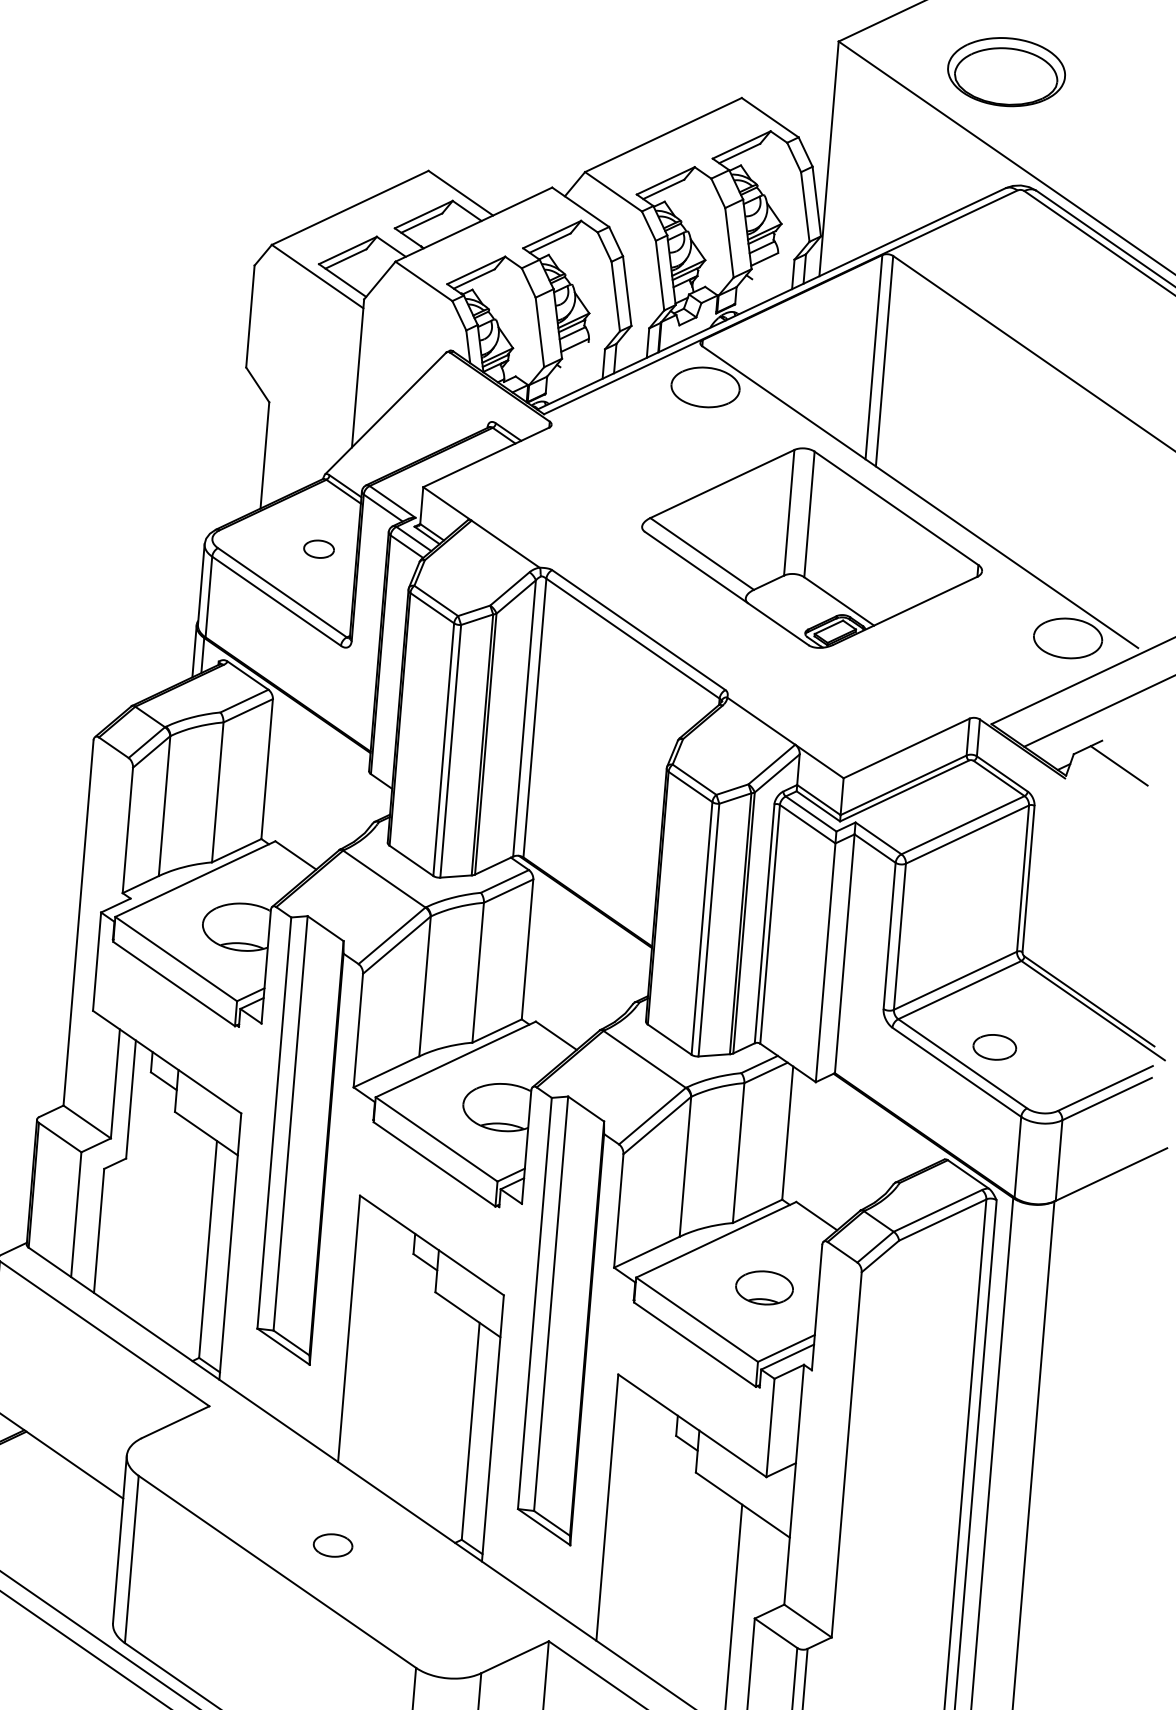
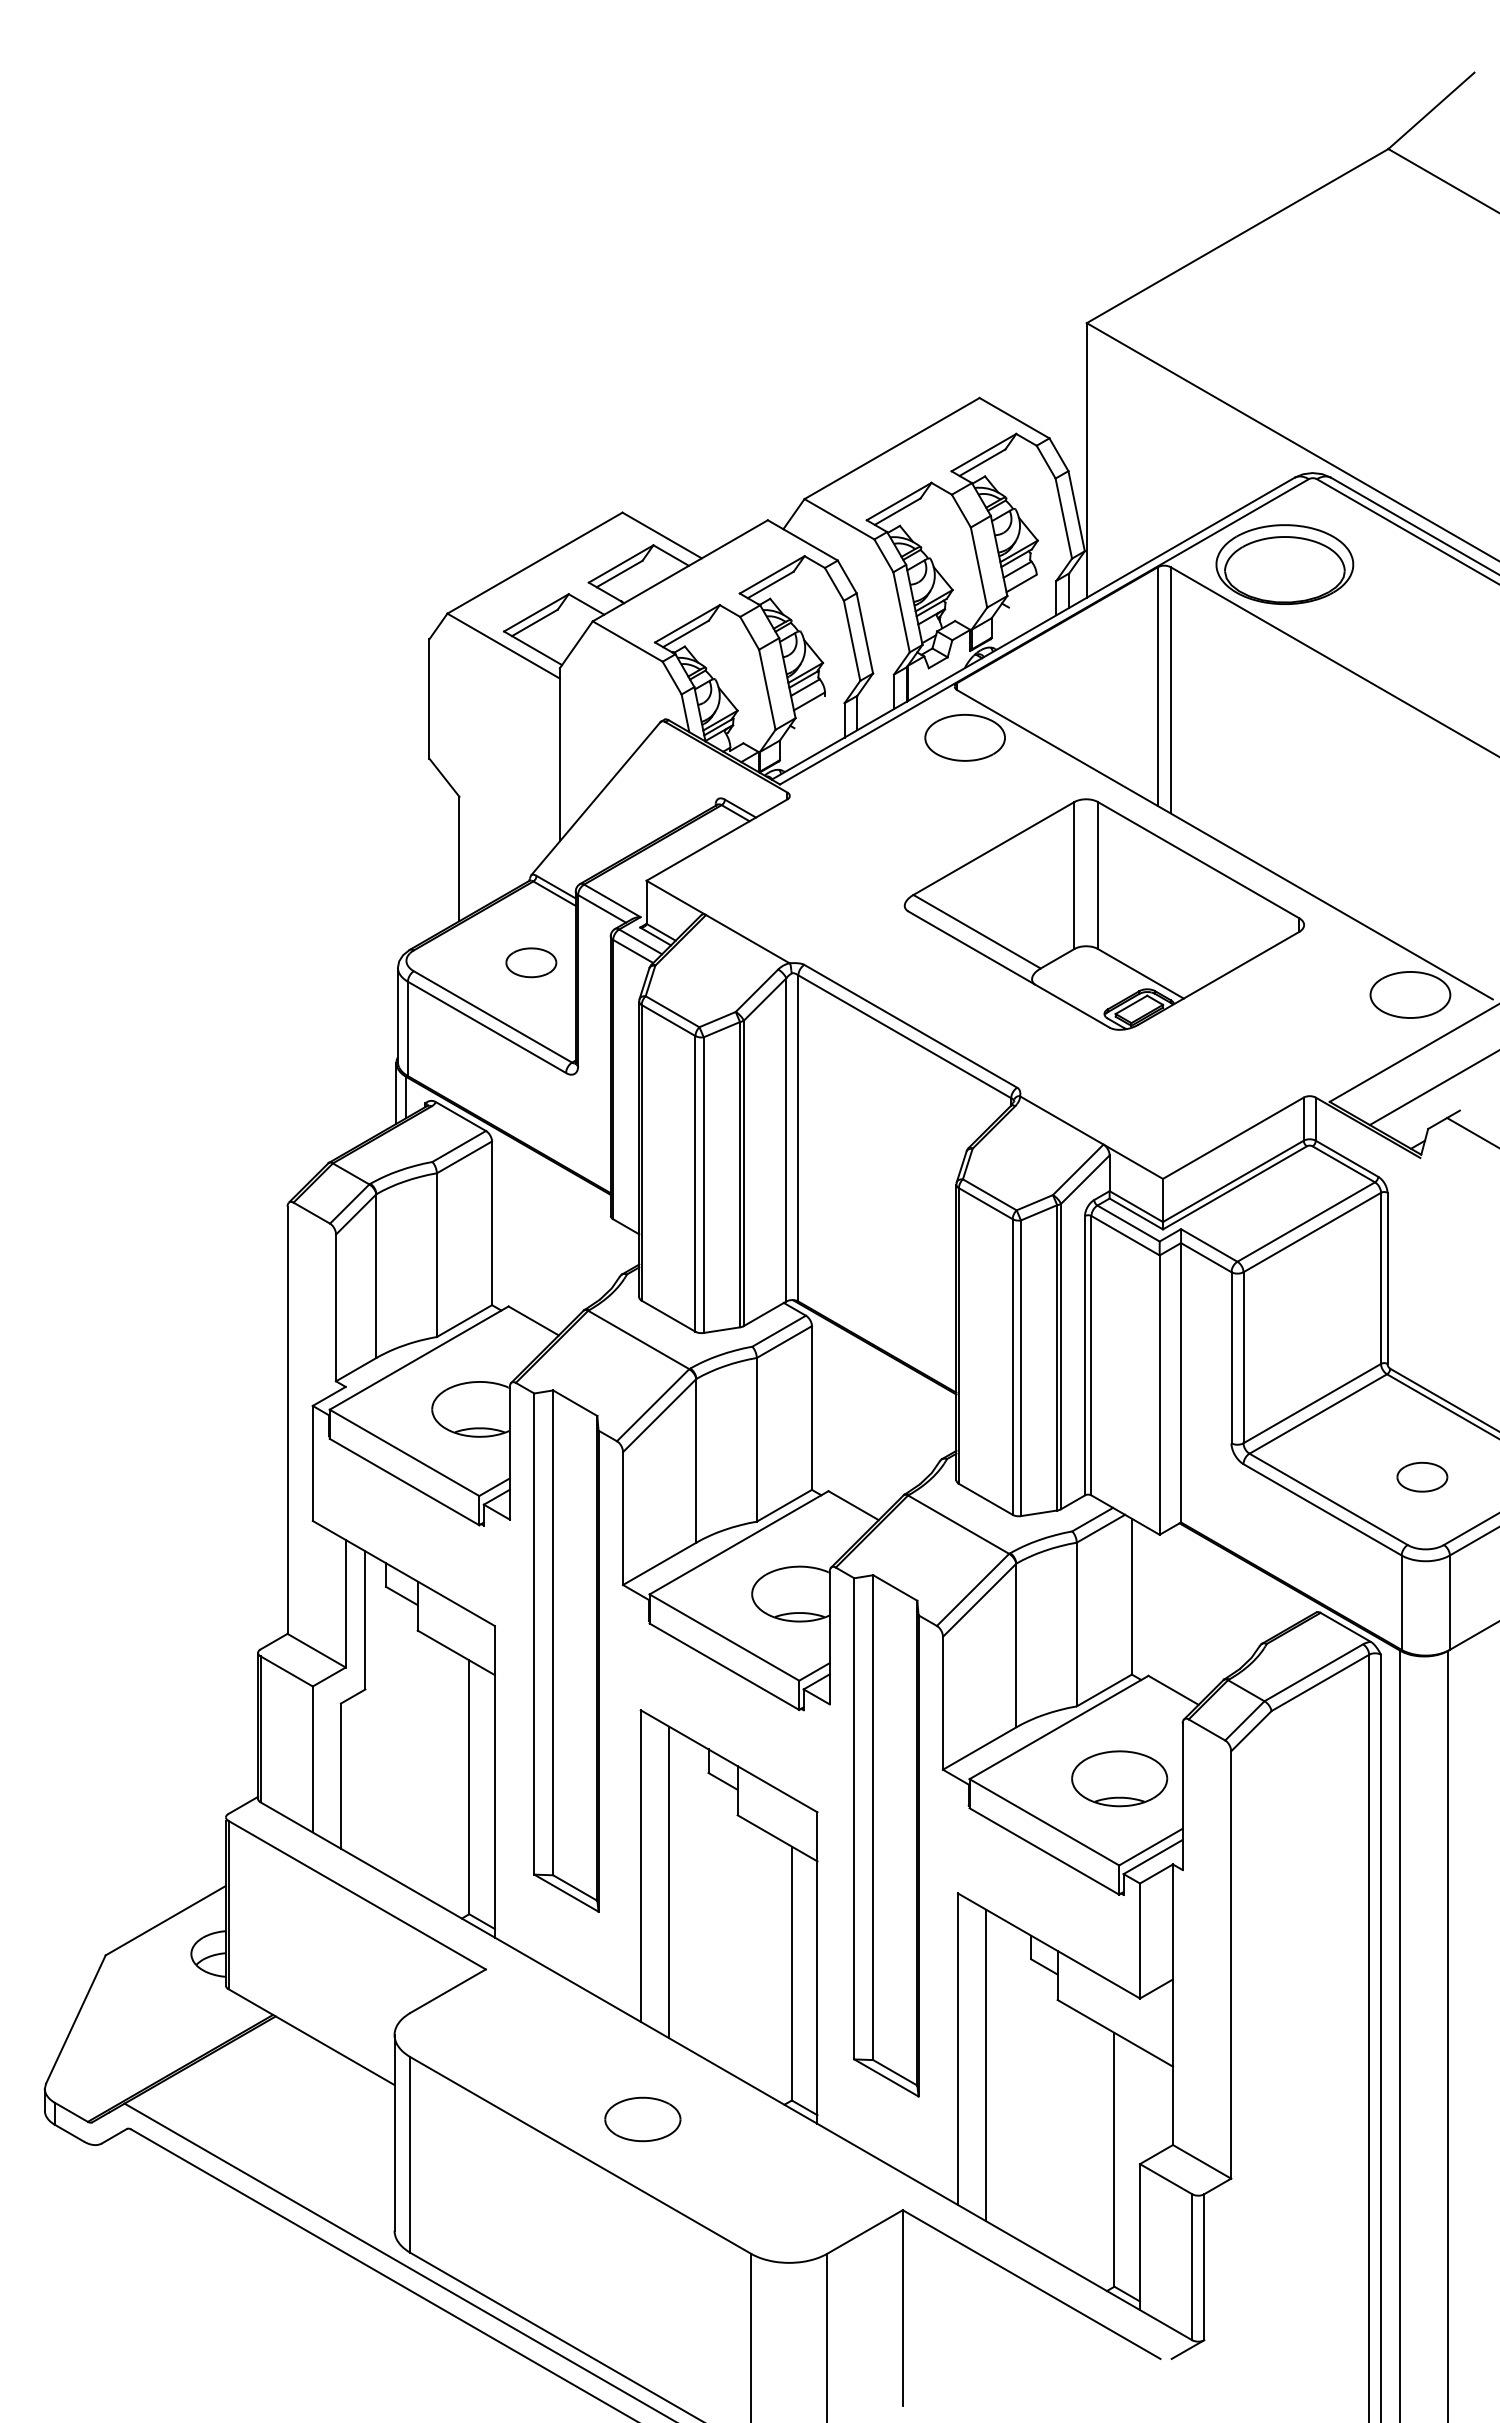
part: (1006, 71) -> (1284, 564), moved
part: (319, 548) -> (531, 962), size x1.43
part: (994, 1046) -> (1422, 1476), moved
part: (764, 1287) -> (1119, 1778), size x1.43
line: (371, 1344) -> (668, 1882), added
line: (630, 1523) -> (986, 2065), added
part: (332, 1545) -> (642, 2119), size x1.67

